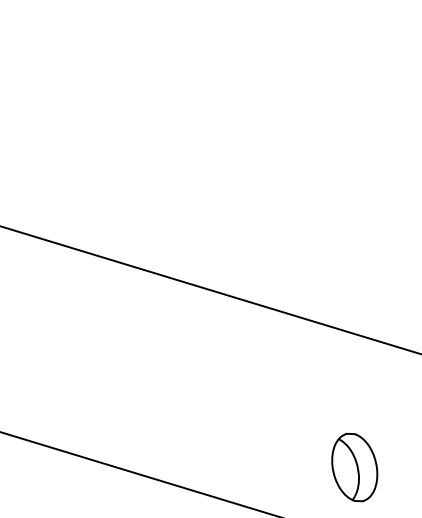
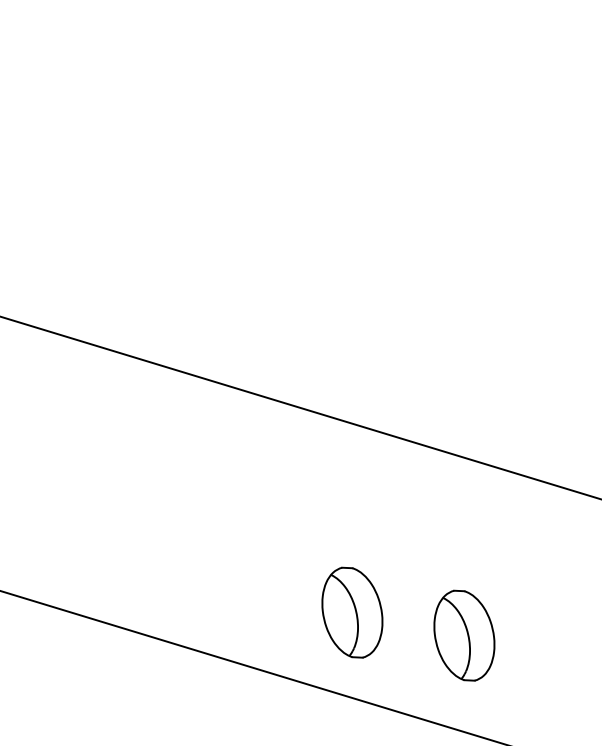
part: (270, 450) -> (352, 612), added

